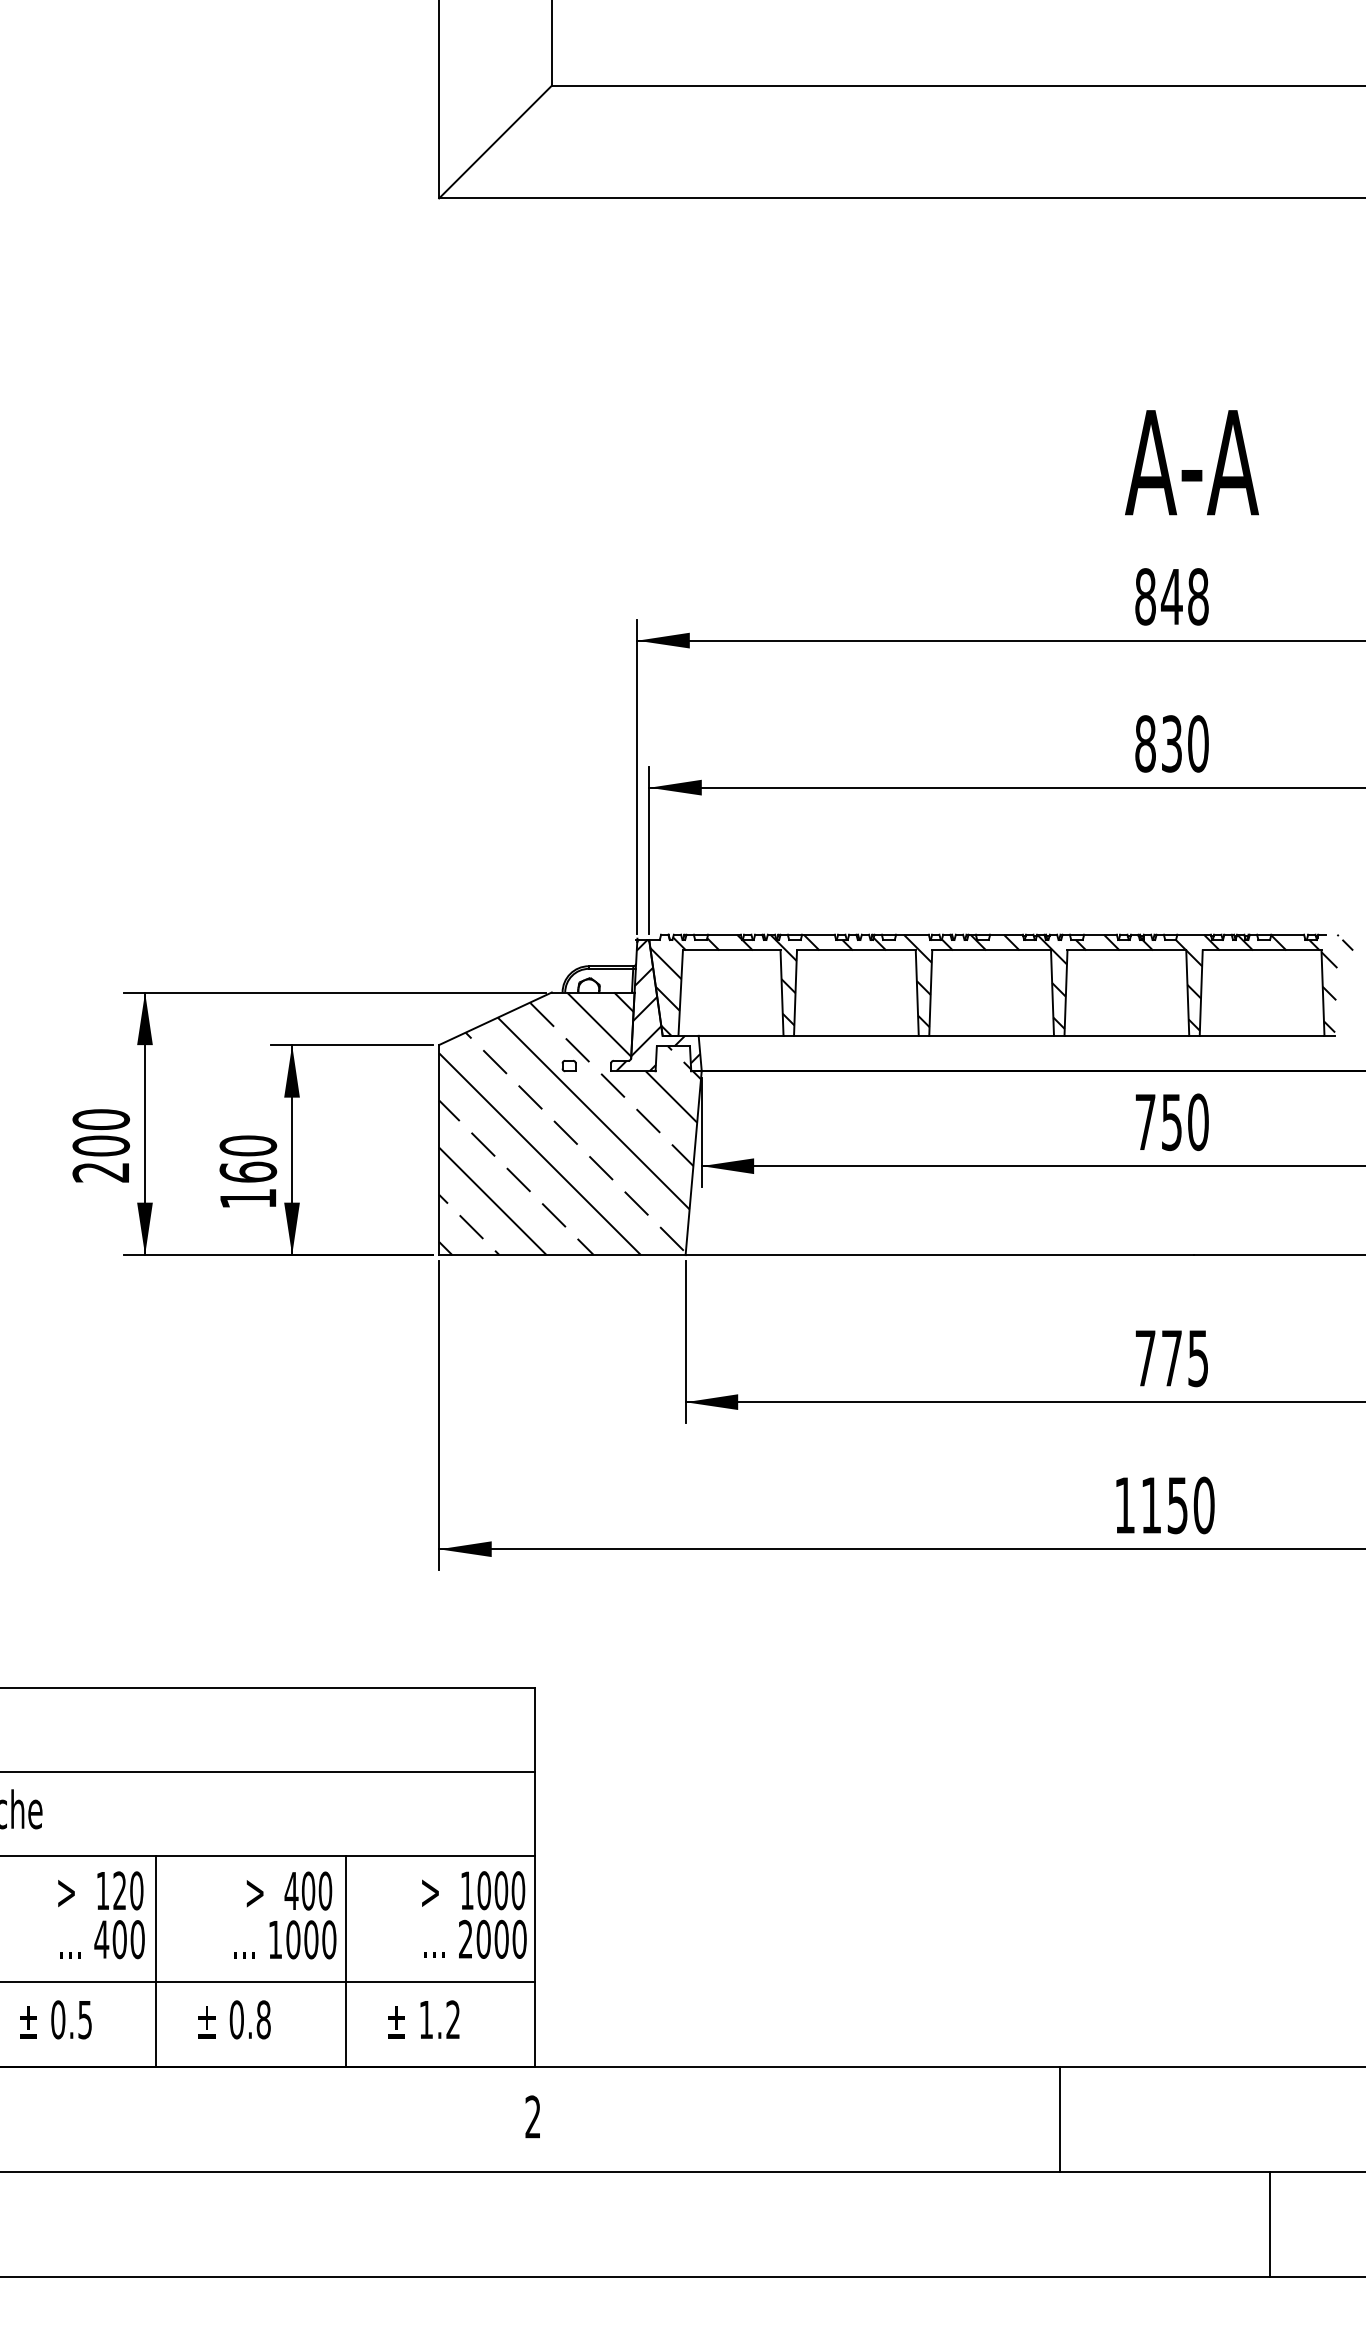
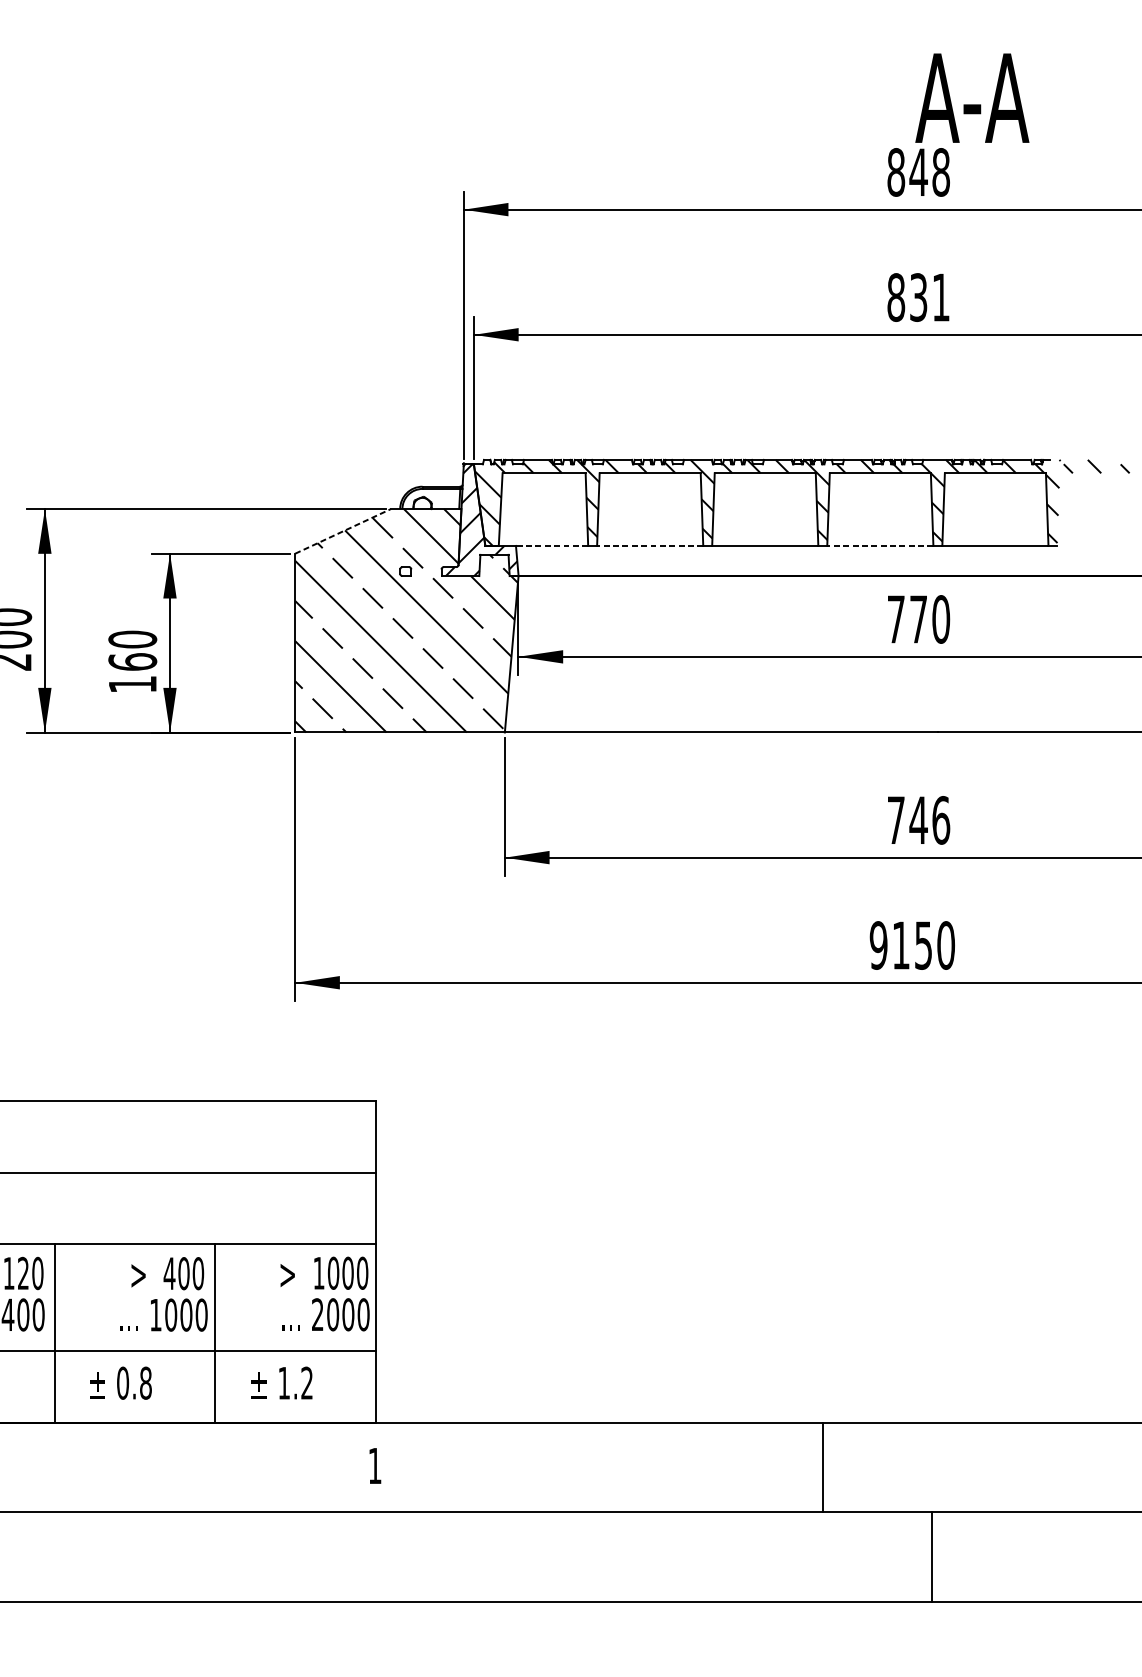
text: (1191, 462) -> (971, 98), moved
text: (1198, 743) -> (941, 297), 830 -> 831
line: (495, 1018) -> (343, 531), solid -> dashed
line: (740, 1035) -> (551, 545), solid -> dashed
line: (855, 1035) -> (649, 545), solid -> dashed
line: (1126, 1035) -> (880, 545), solid -> dashed
text: (1171, 1122) -> (918, 619), 750 -> 770
text: (1184, 1358) -> (929, 820), 775 -> 746
text: (1124, 1505) -> (878, 945), 1150 -> 9150
text: (532, 2116) -> (374, 1465), 2 -> 1
line: (1269, 2223) -> (931, 1556), moved

